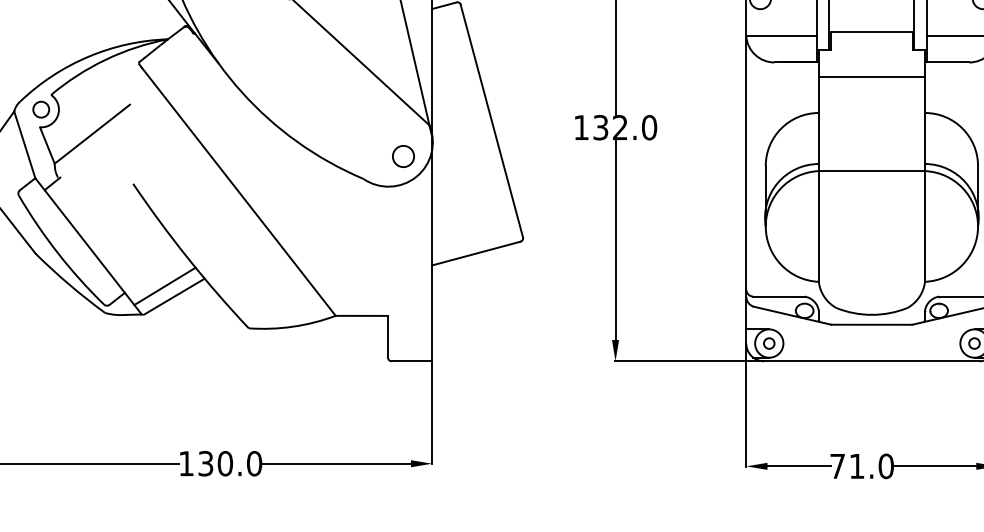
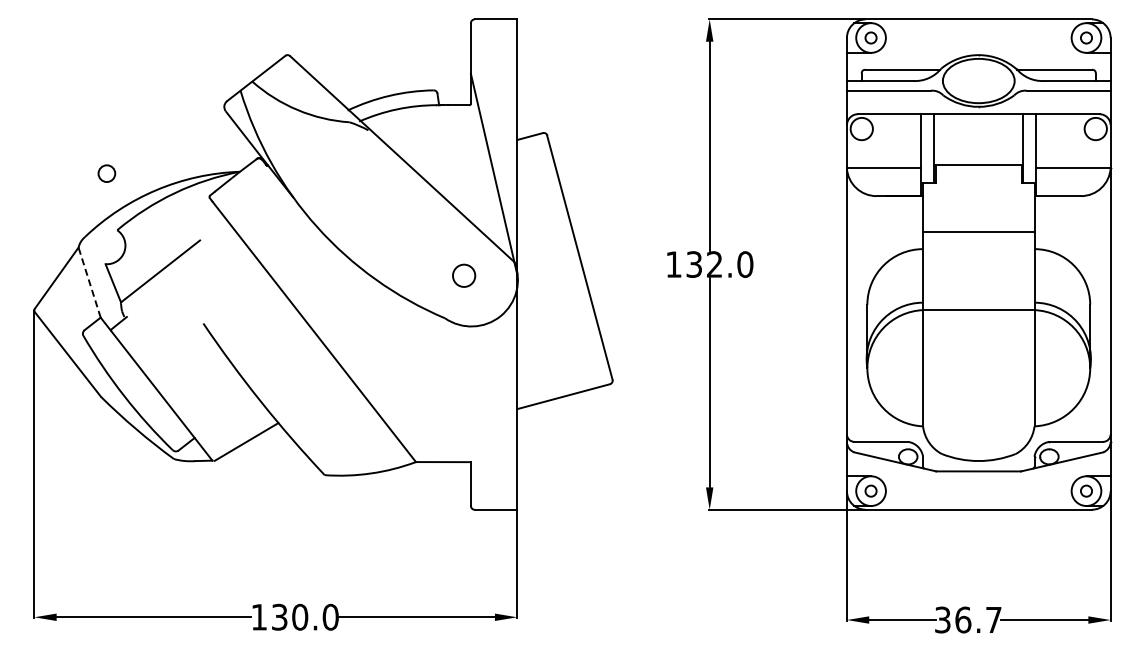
line: (871, 77) -> (978, 232), moved
circle: (40, 109) -> (106, 173), moved
line: (24, 144) -> (89, 282), solid -> dashed
circle: (403, 156) -> (464, 275), moved
line: (164, 285) -> (236, 430), removed
text: (862, 465) -> (968, 619), 71.0 -> 36.7

